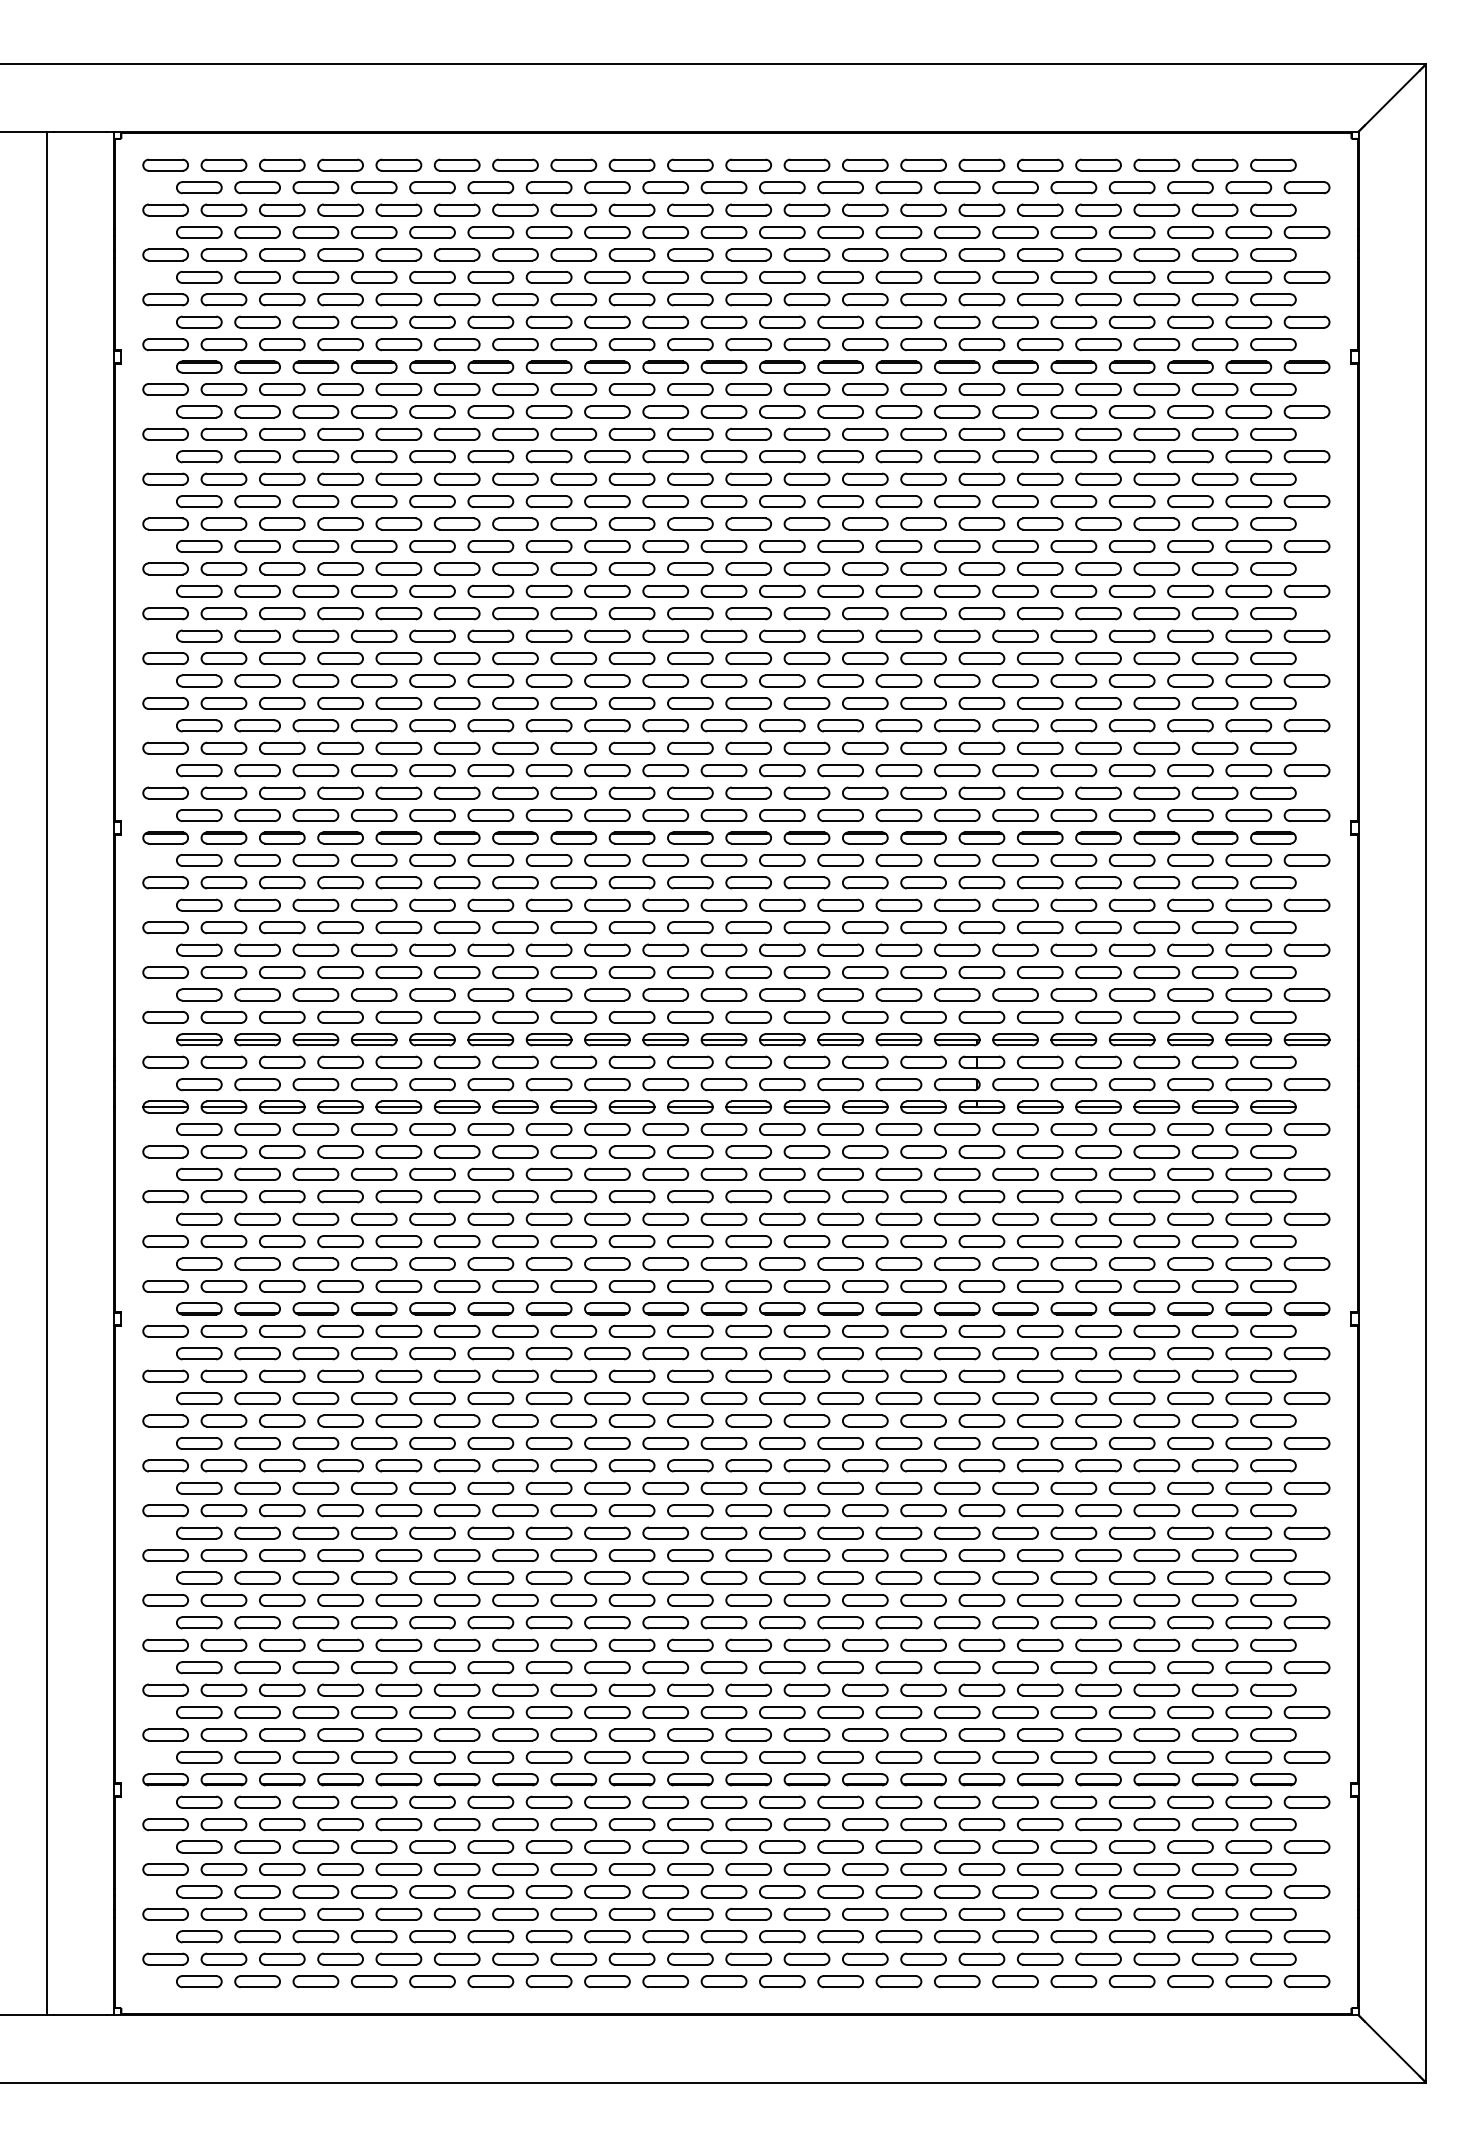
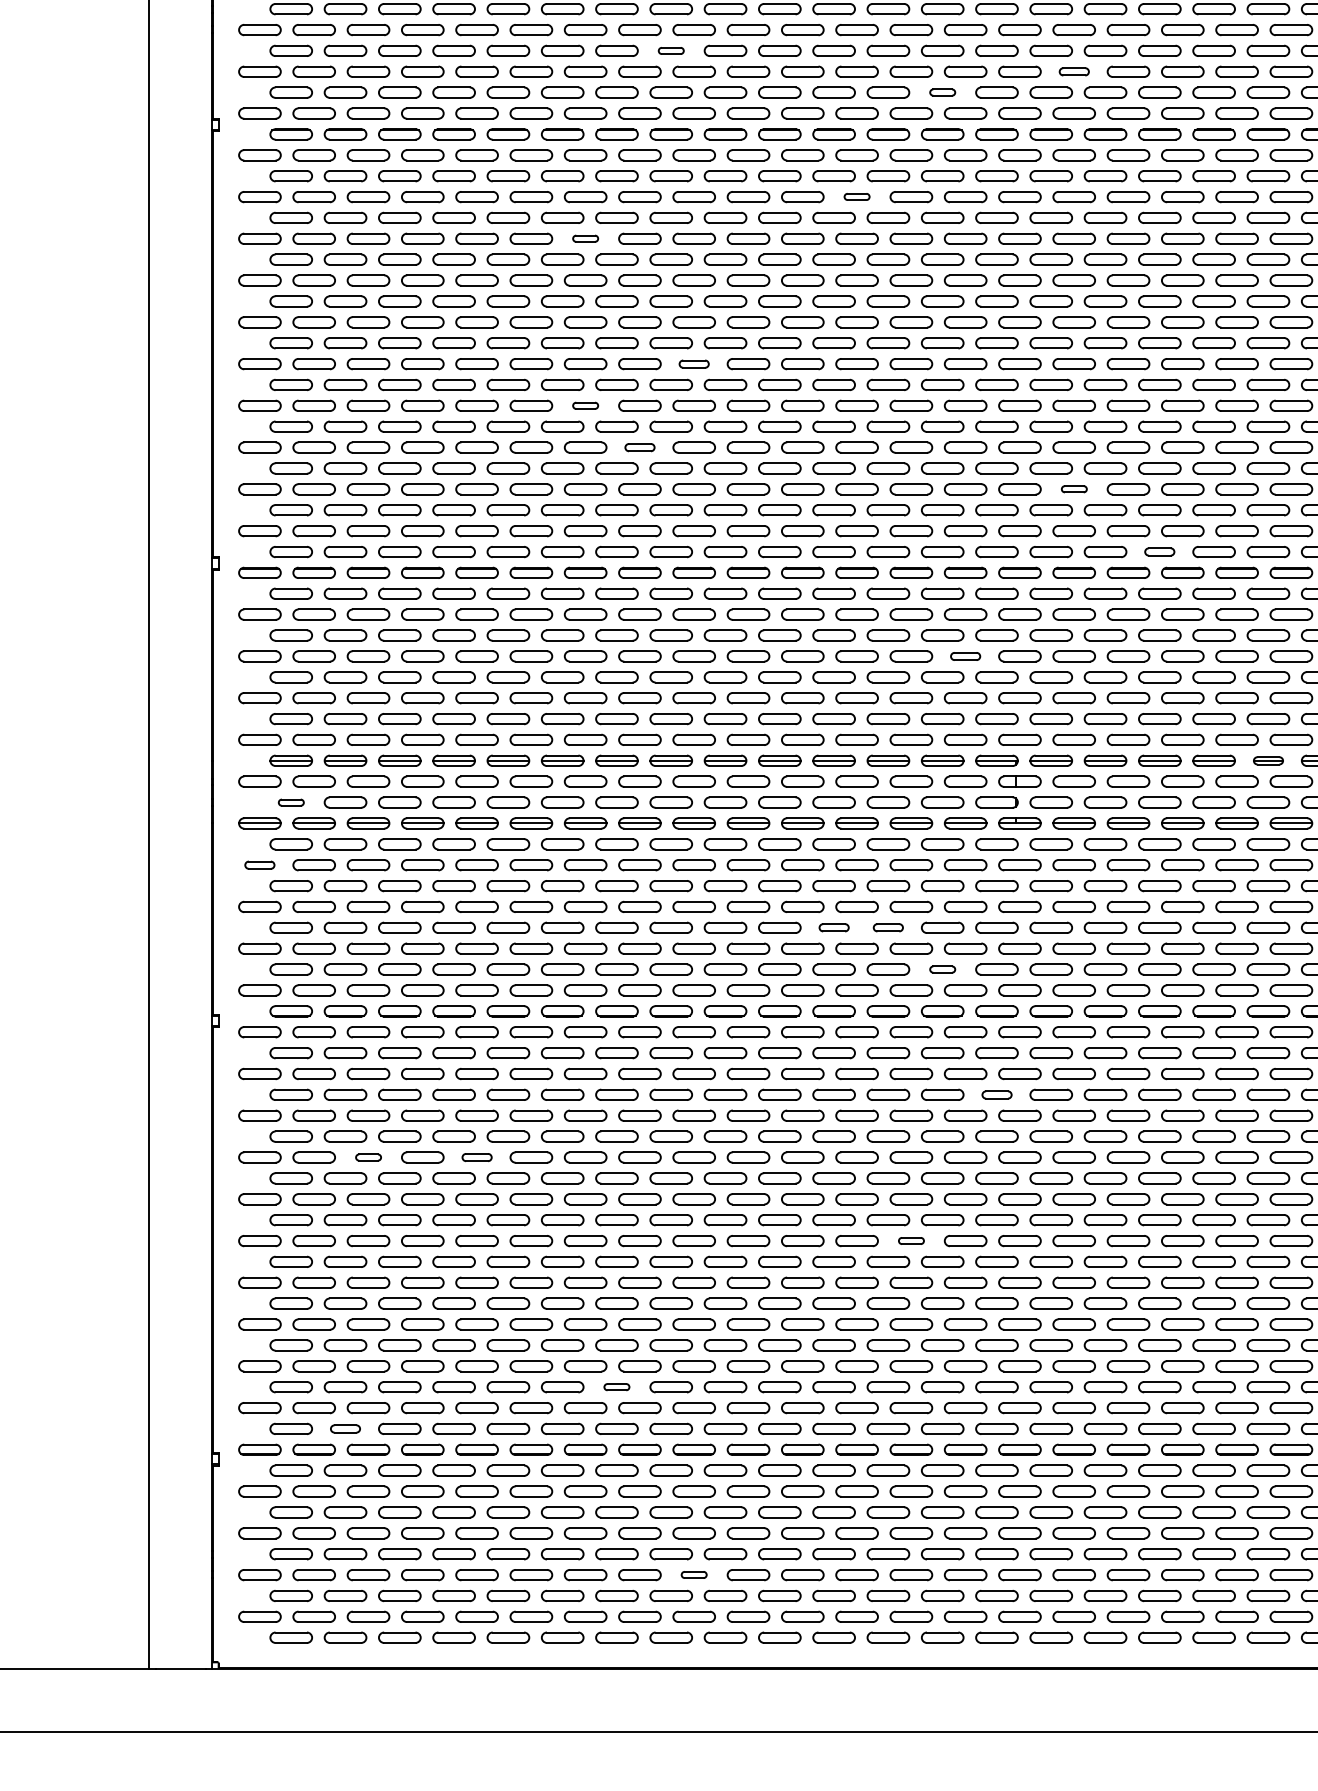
part: (607, 277) -> (671, 51), size x0.6
part: (1040, 299) -> (1074, 71), size x0.7
part: (898, 321) -> (942, 91), size x0.6
part: (806, 433) -> (856, 196), size x0.6
part: (515, 478) -> (585, 238), size x0.6
part: (631, 613) -> (693, 363), size x0.7
part: (515, 658) -> (585, 405), size x0.6
part: (573, 703) -> (639, 447), size x0.7
part: (1040, 747) -> (1074, 488), size x0.6
part: (1131, 815) -> (1159, 551), size x0.7
part: (923, 927) -> (965, 656), size x0.7
part: (1248, 1039) -> (1268, 760), size x0.7
part: (199, 1084) -> (291, 802), size x0.6
part: (165, 1151) -> (259, 864), size x0.7
part: (782, 1218) -> (834, 927), size x0.7
part: (840, 1218) -> (888, 927), size x0.7
part: (898, 1263) -> (942, 969), size x0.6
part: (957, 1398) -> (997, 1094), size x0.7
part: (282, 1465) -> (368, 1157), size x0.6
part: (398, 1465) -> (476, 1157), size x0.7
part: (865, 1555) -> (911, 1240), size x0.6
part: (548, 1712) -> (616, 1387), size x0.6
part: (257, 1757) -> (345, 1429), size x0.7
part: (631, 1913) -> (693, 1574), size x0.6

